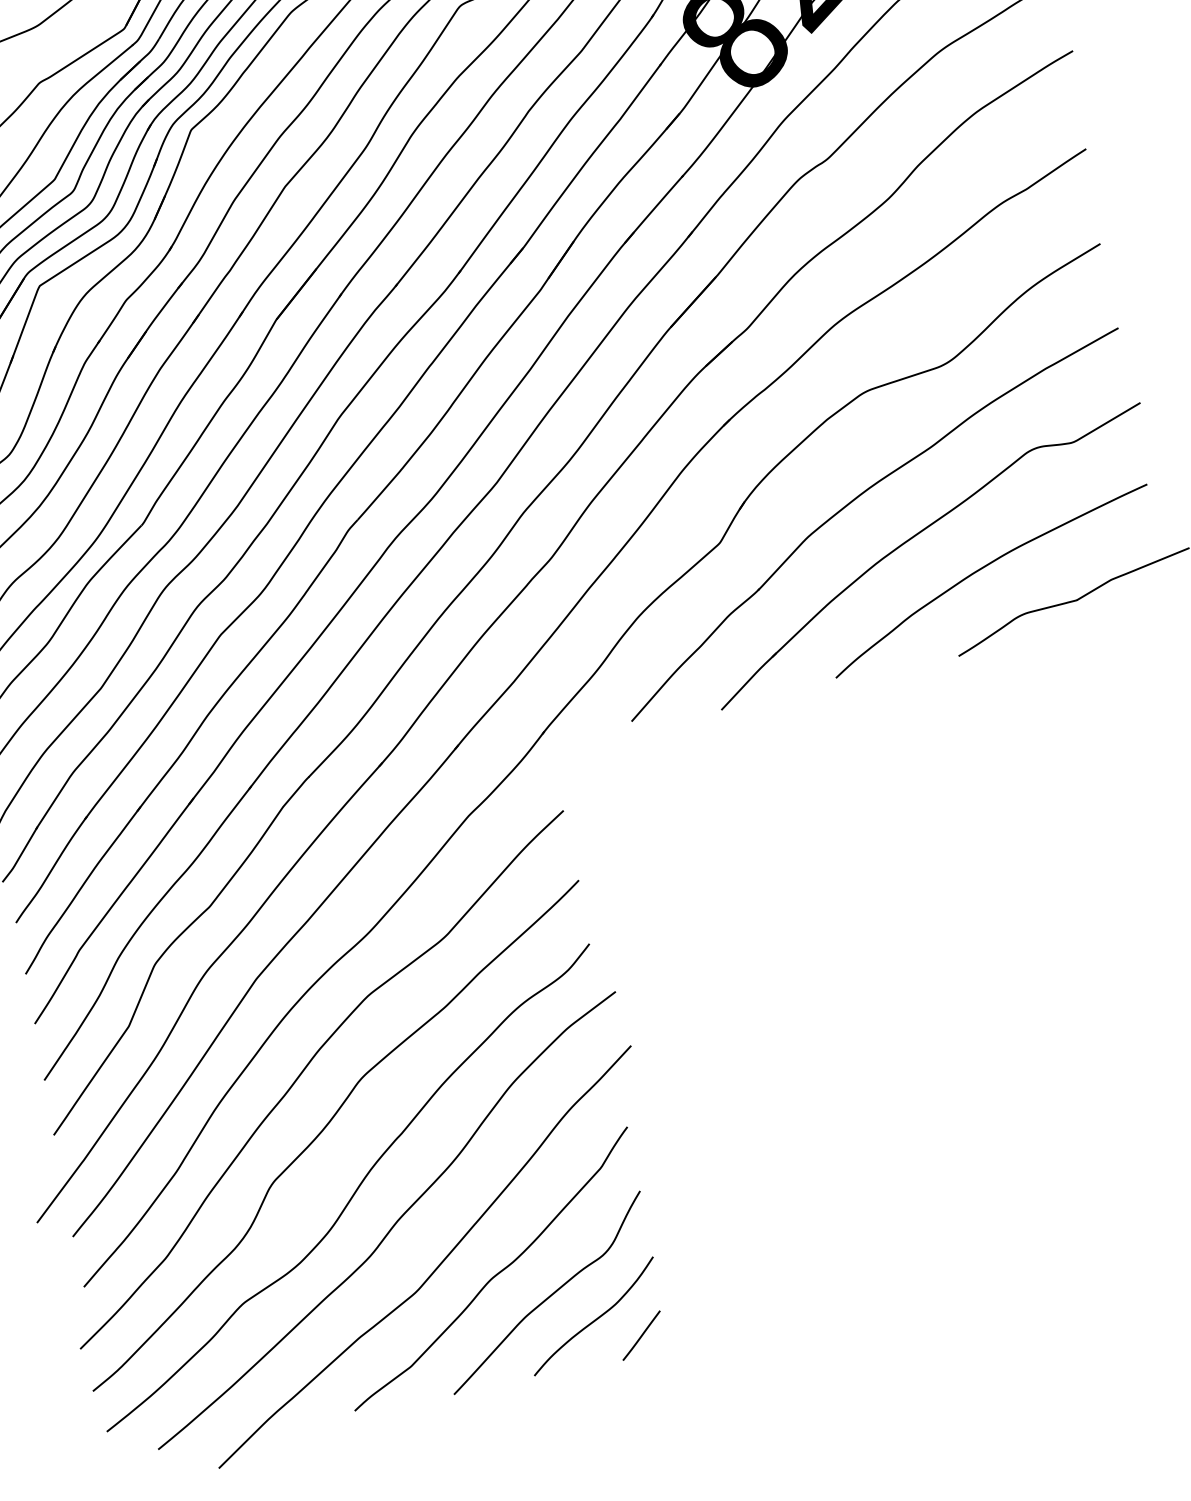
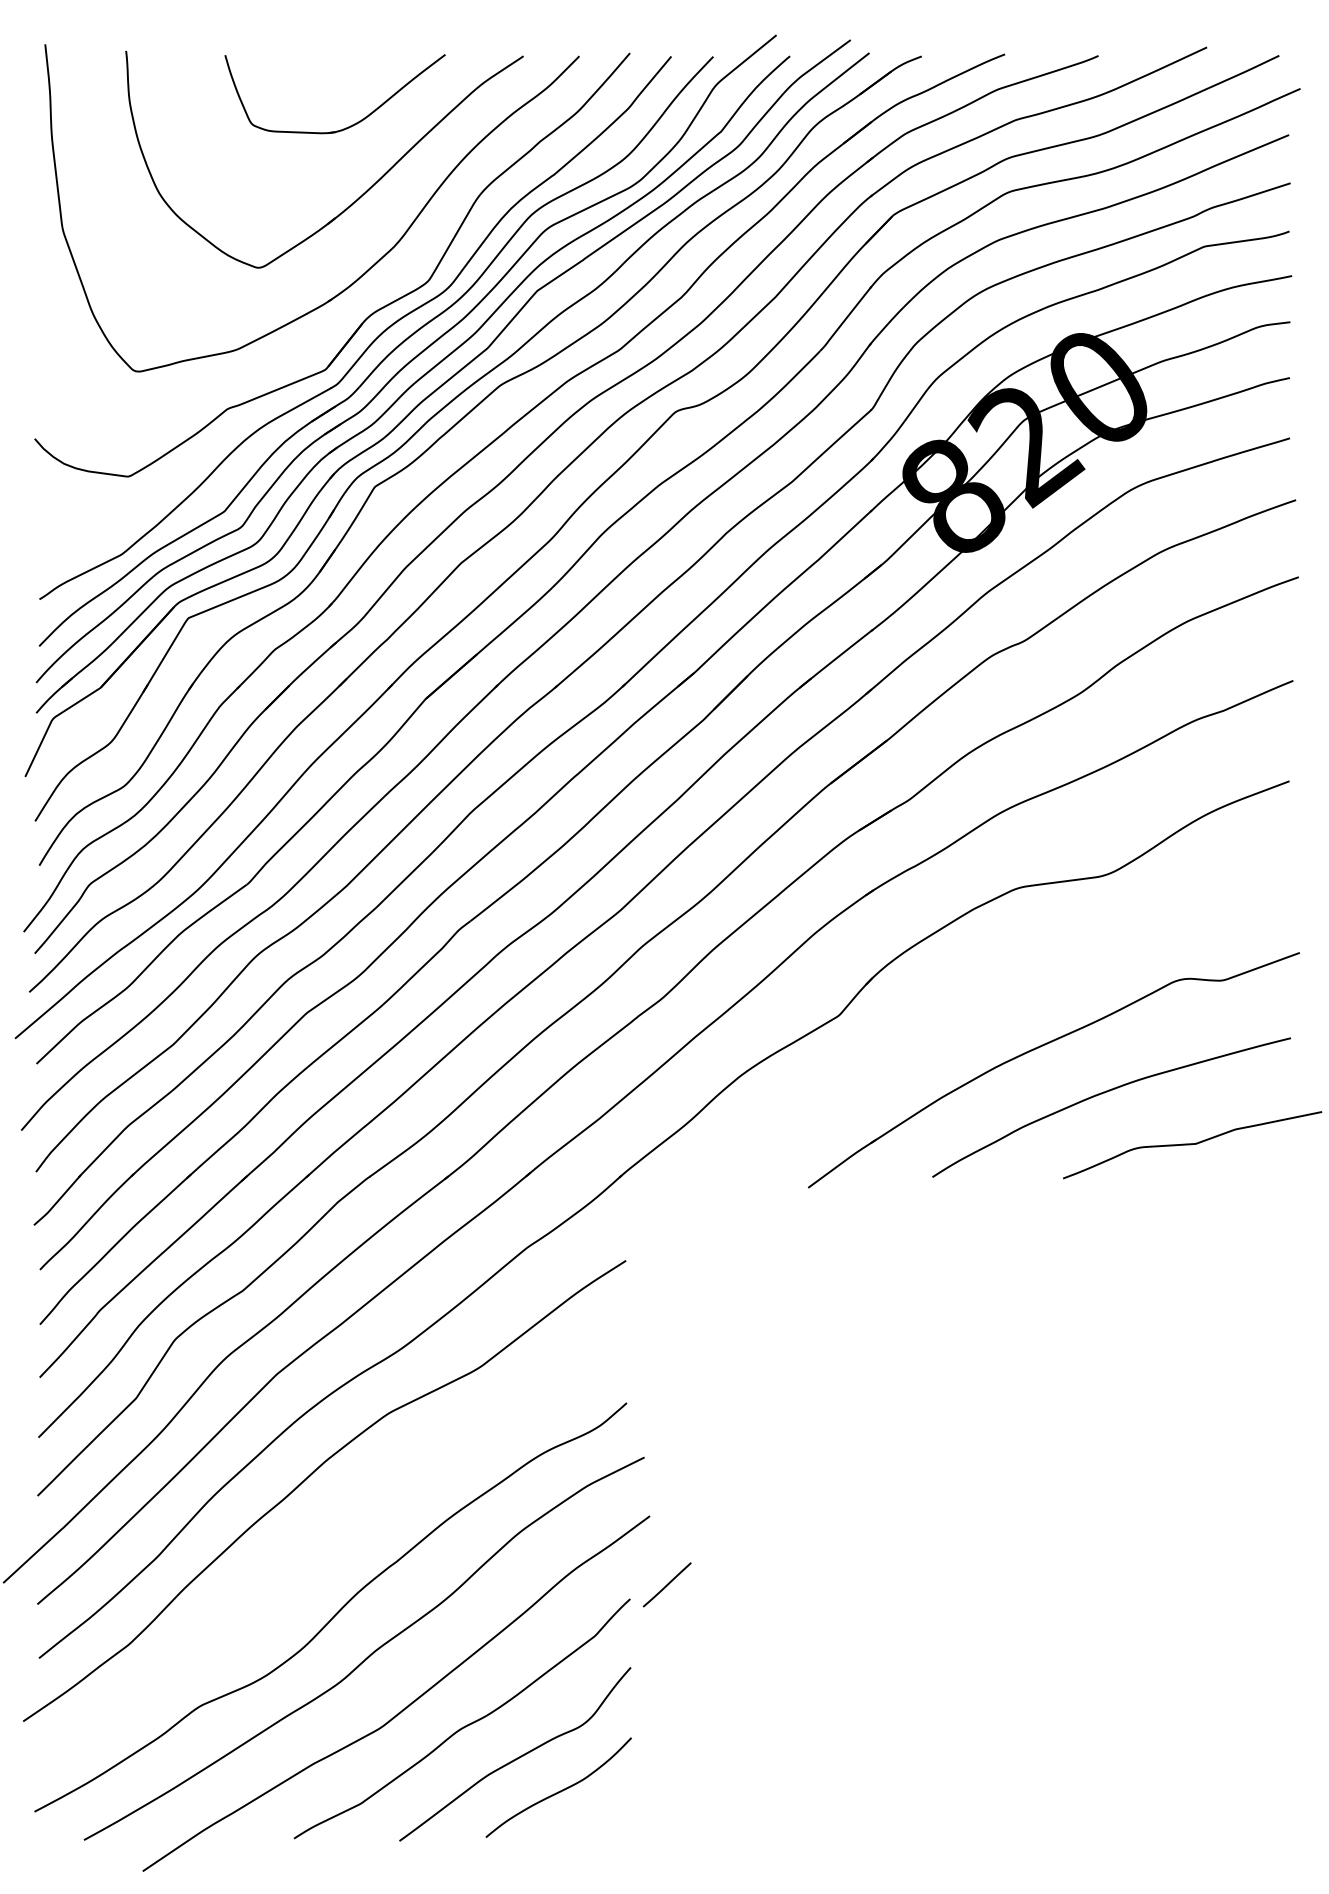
part: (855, 499) -> (987, 997), removed
curve: (325, 1129) -> (318, 1542), removed
line: (640, 1335) -> (666, 1584), moved

